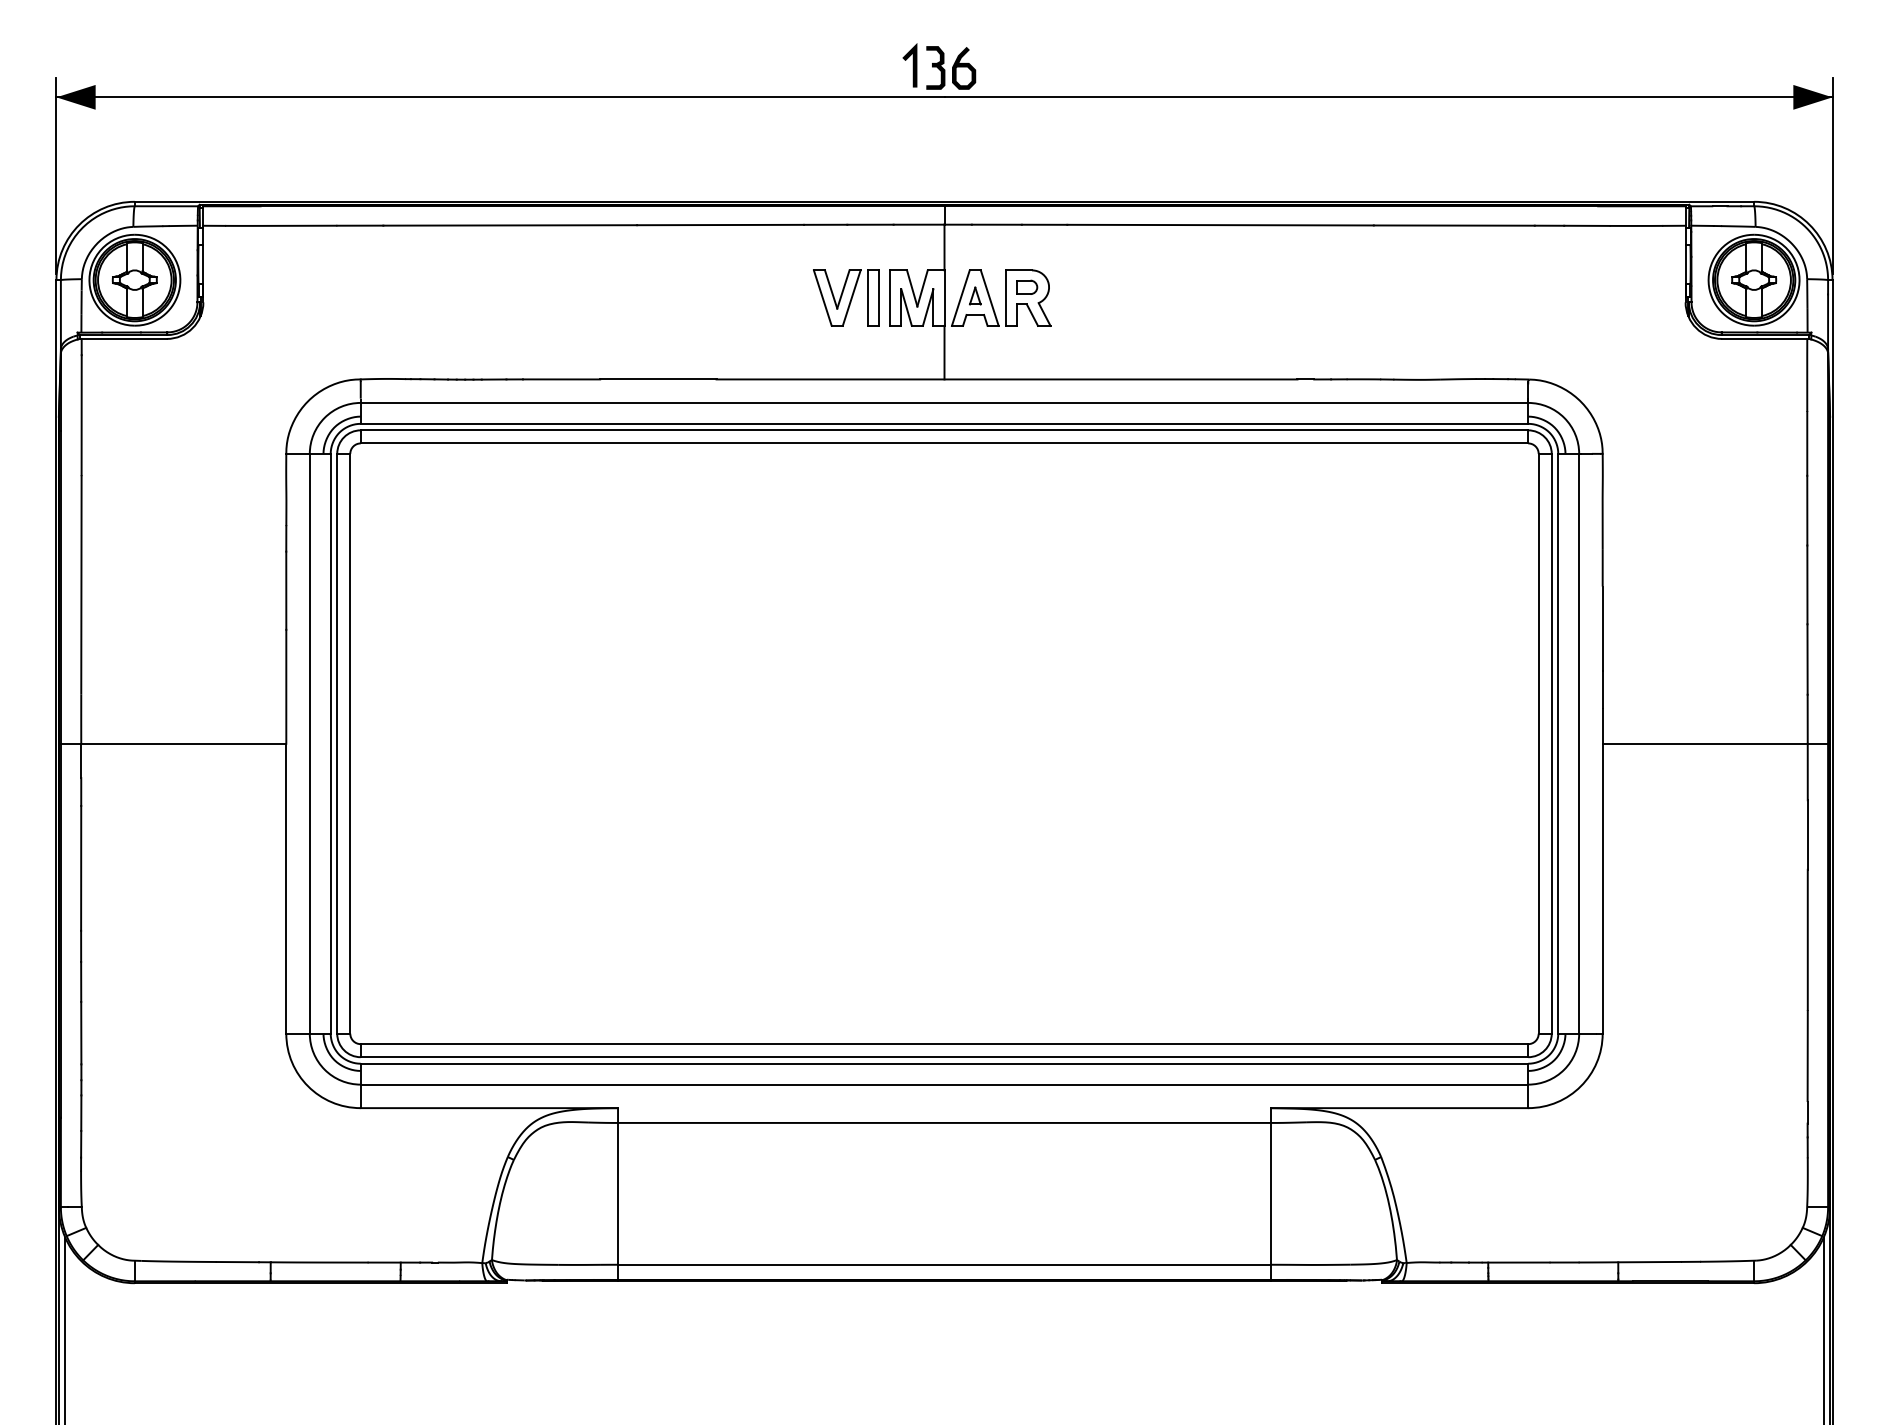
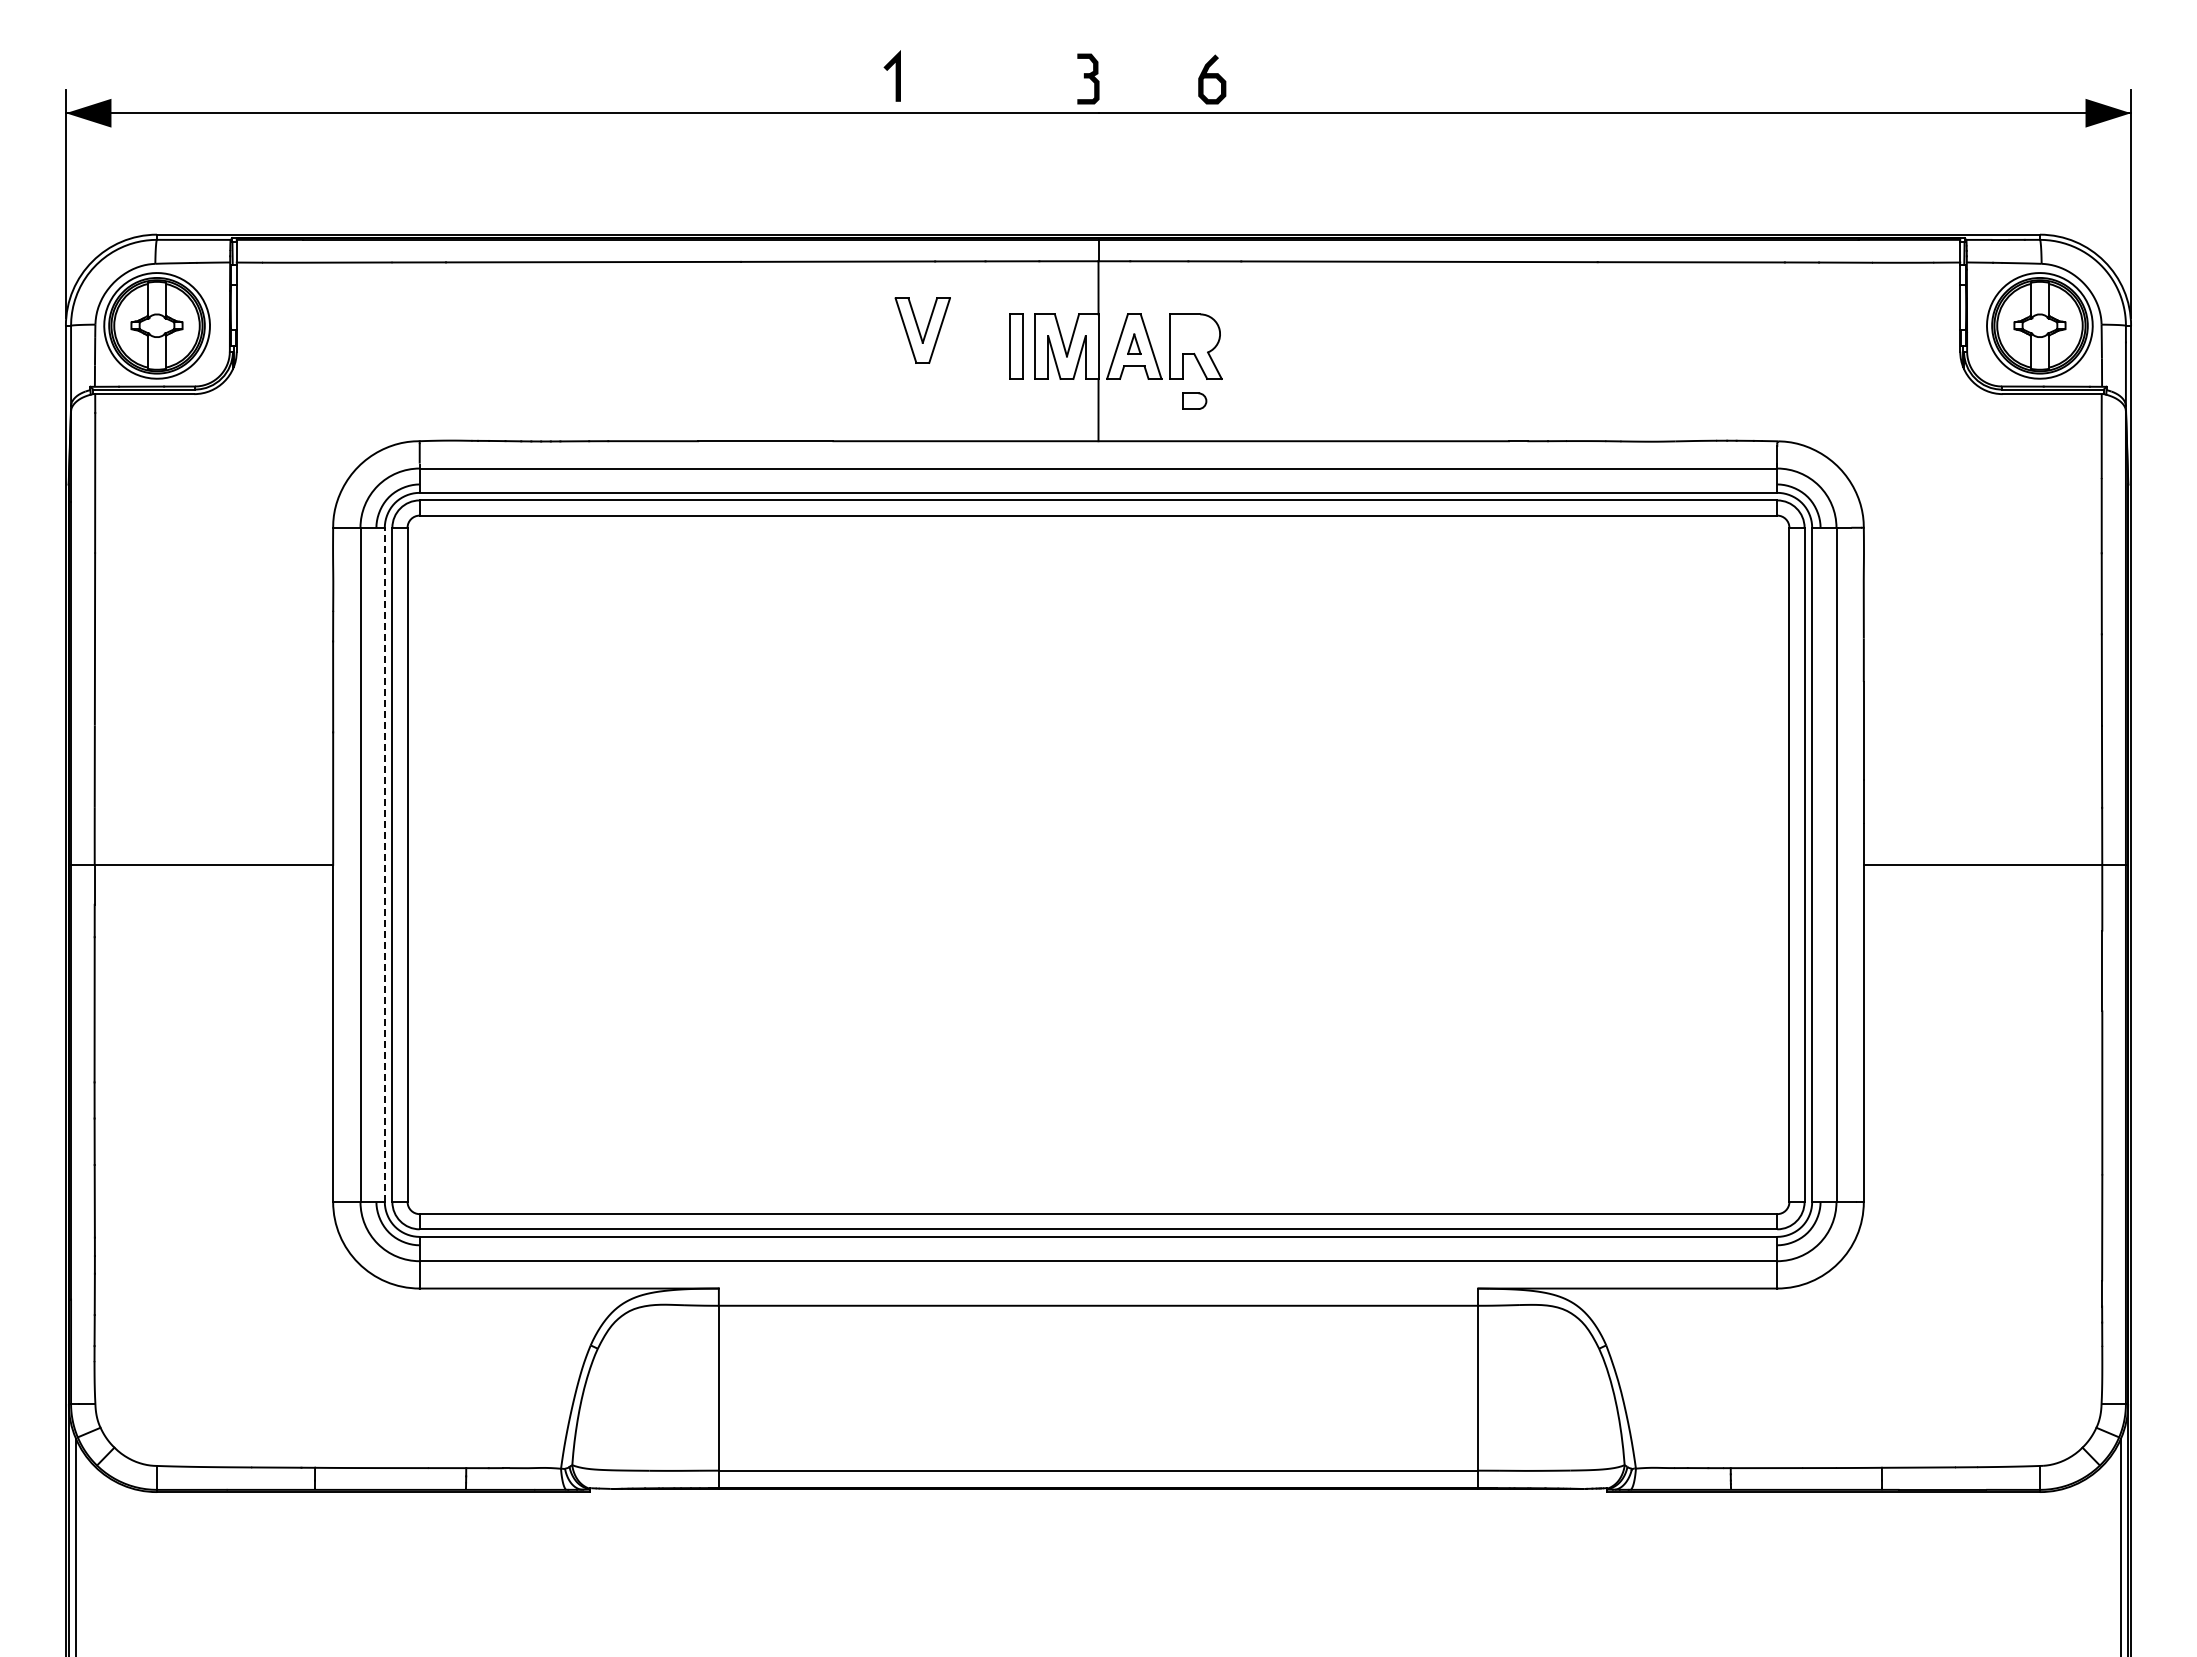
line: (912, 64) -> (895, 75), moved
curve: (964, 67) -> (1212, 78), moved
part: (1027, 286) -> (1194, 400), moved
part: (837, 297) -> (922, 330), moved
line: (330, 743) -> (384, 864), solid -> dashed

